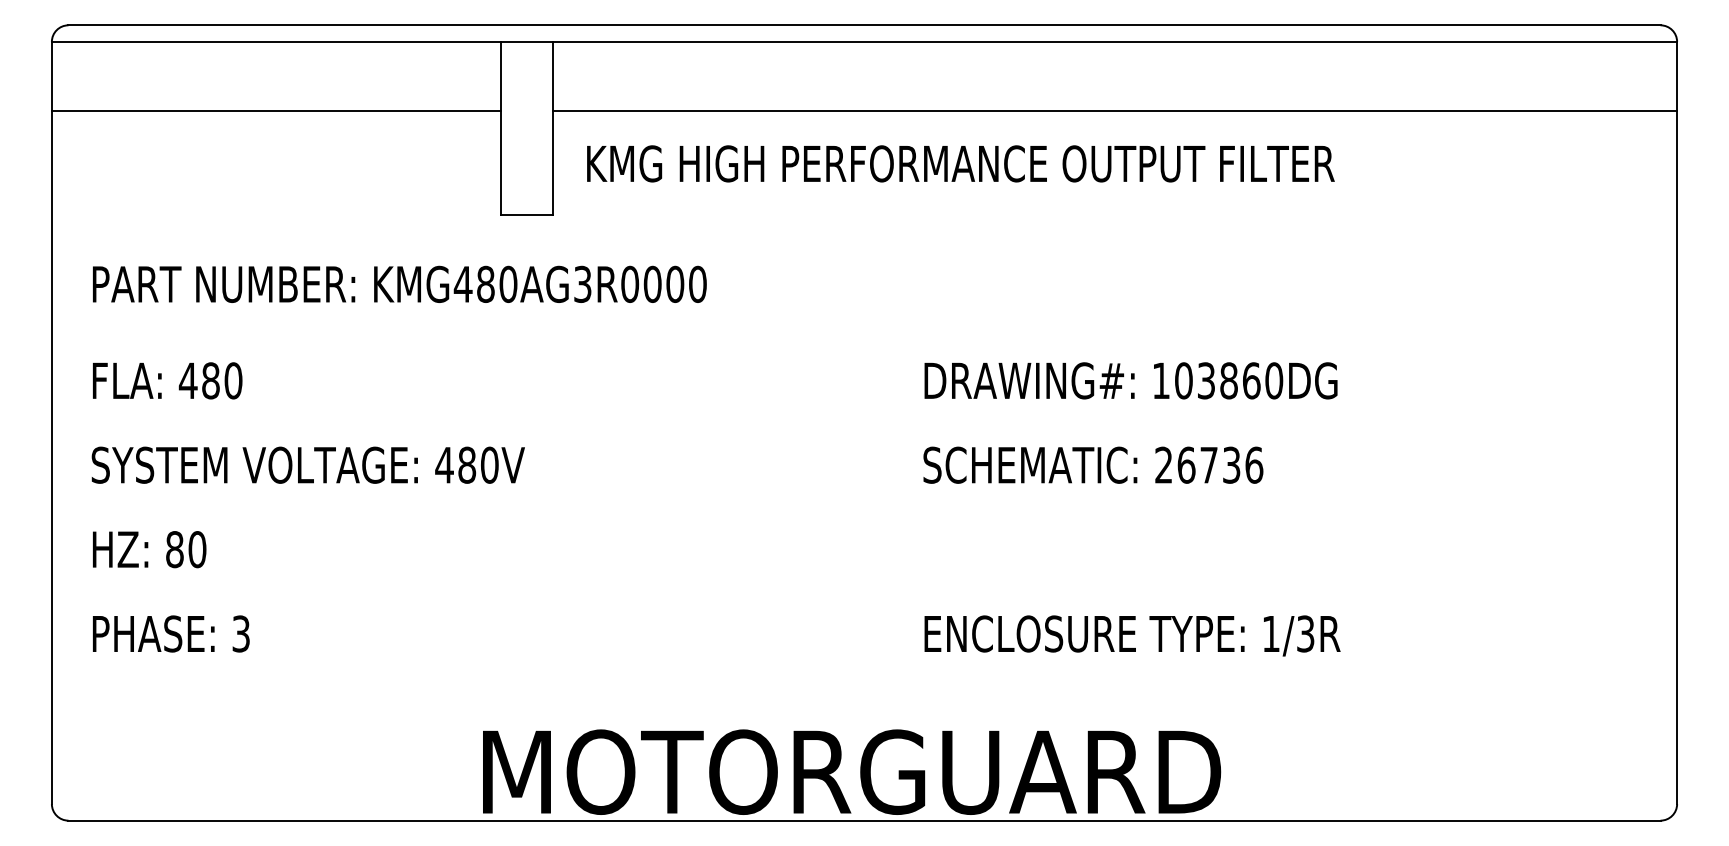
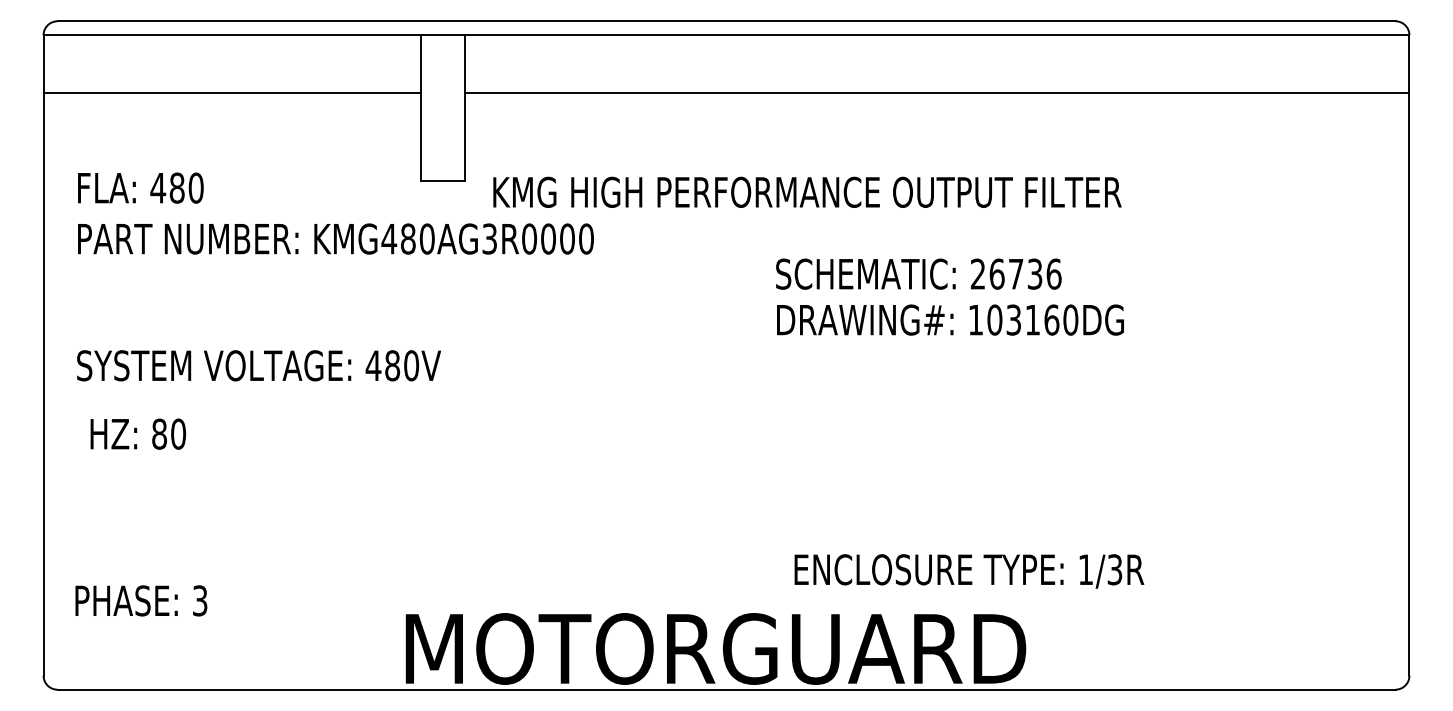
text: (960, 163) -> (807, 192), moved
text: (167, 380) -> (140, 187), moved
text: (1228, 380) -> (1032, 319), 103860DG -> 103160DG
text: (307, 464) -> (258, 365), moved
text: (1093, 464) -> (918, 273), moved
text: (149, 549) -> (138, 434), moved
text: (171, 633) -> (141, 600), moved
text: (1132, 635) -> (969, 571), moved

